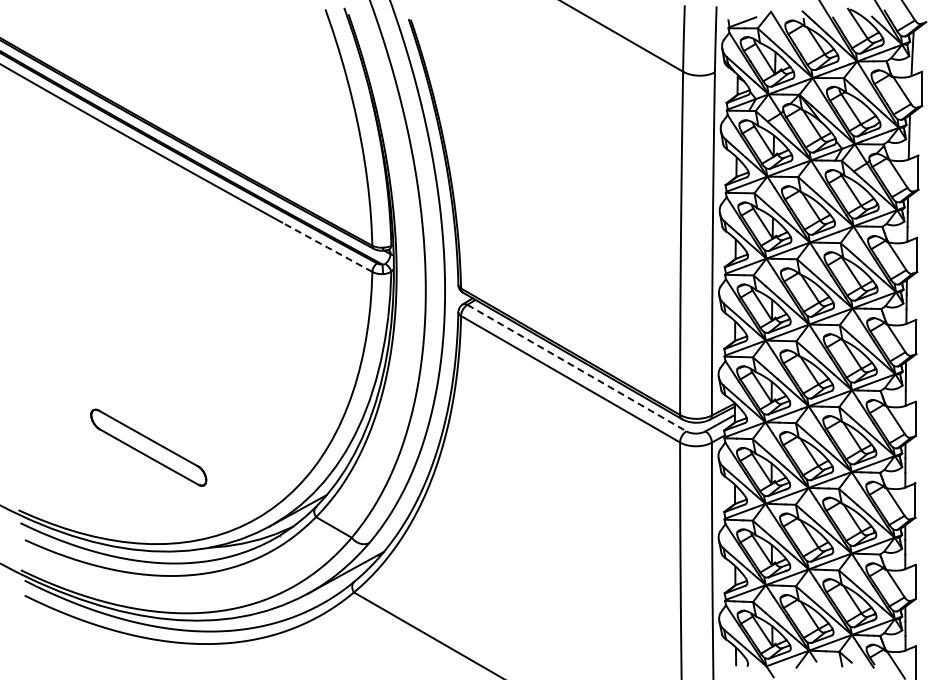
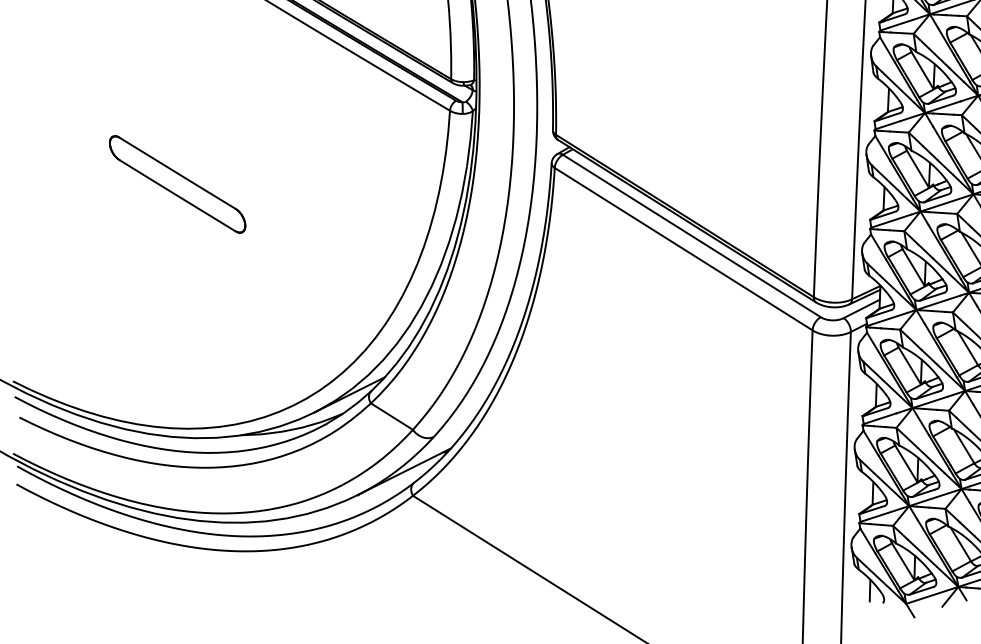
line: (327, 247) -> (397, 79), dashed -> solid
line: (577, 368) -> (692, 236), dashed -> solid
part: (148, 447) -> (177, 184), moved

